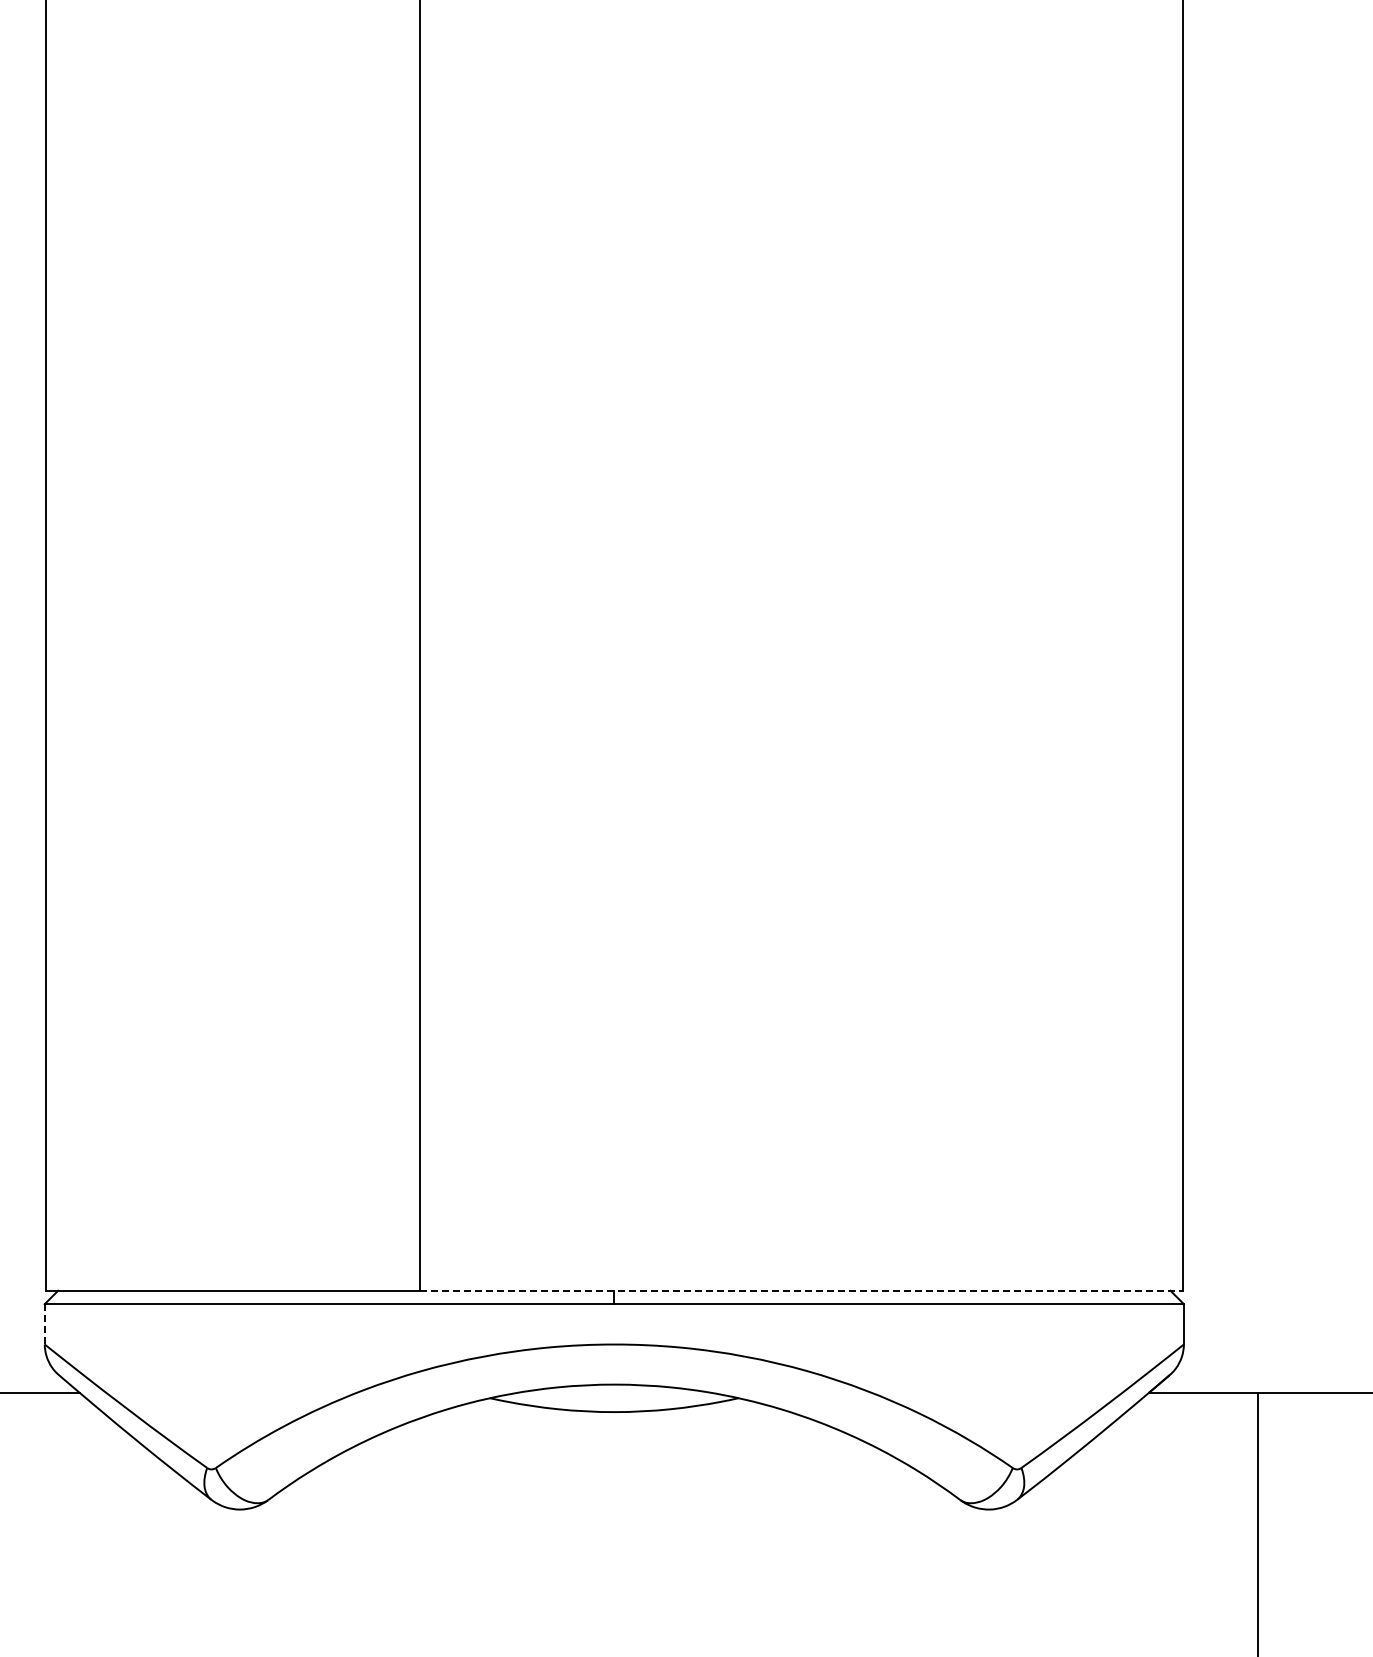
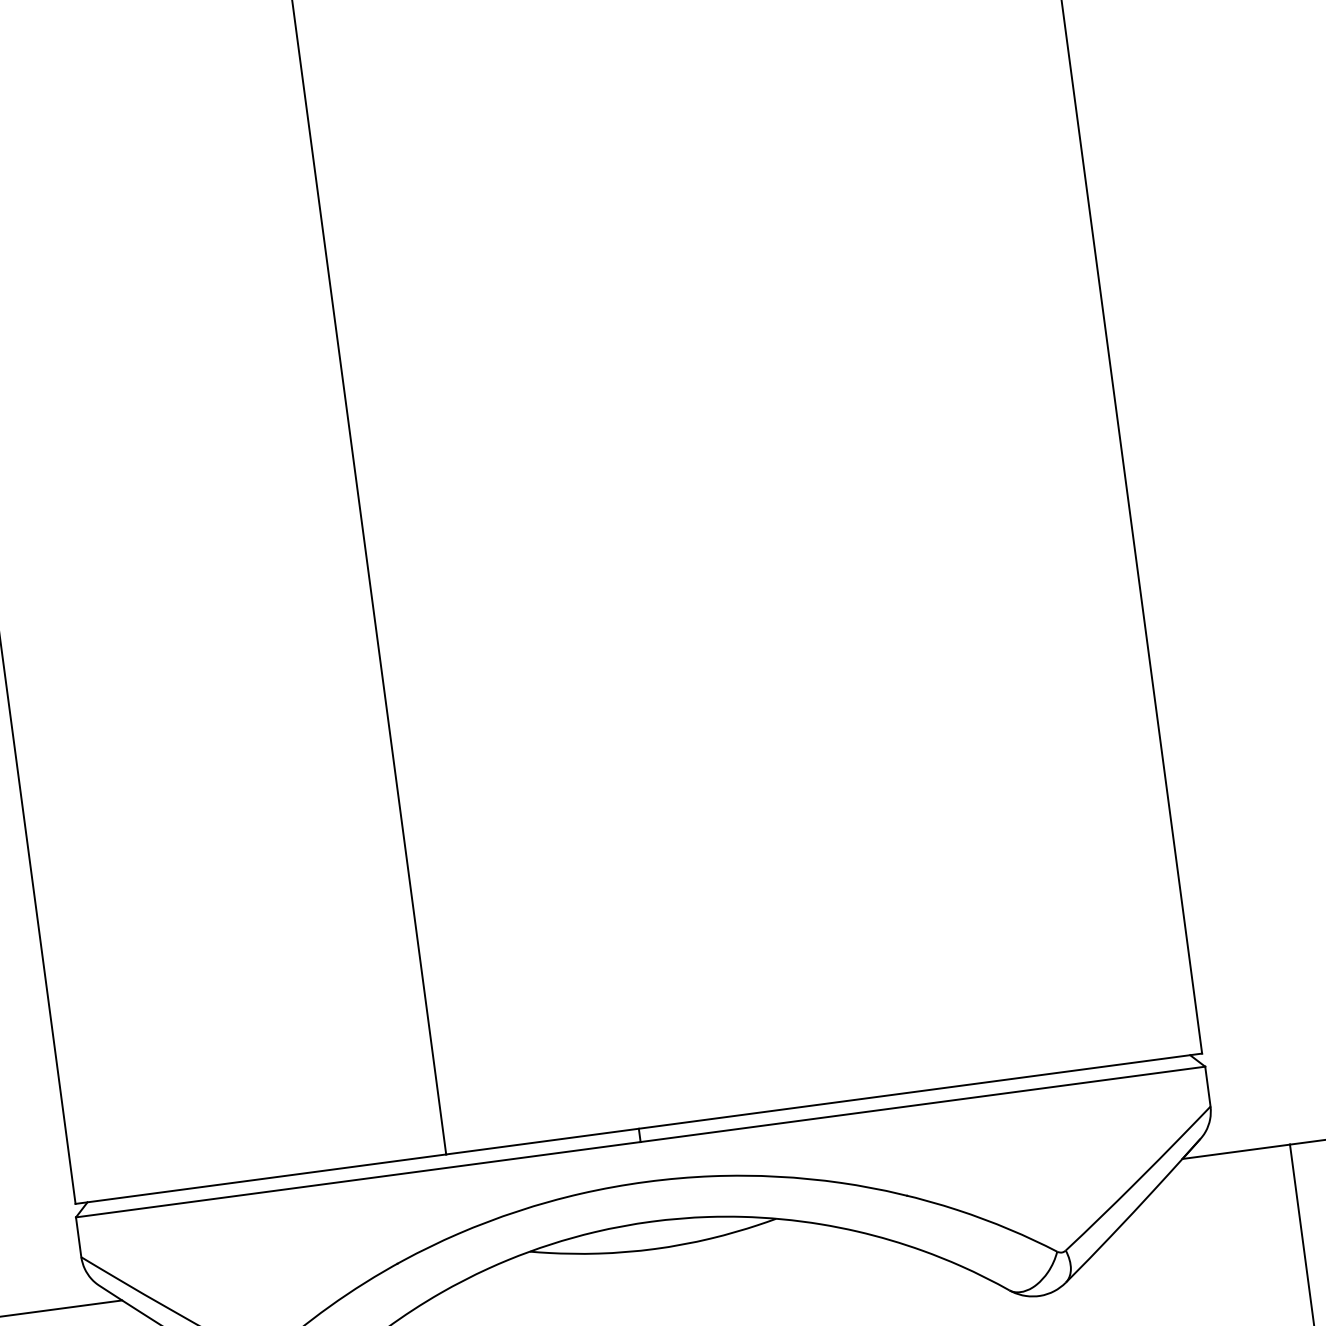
line: (801, 1290) -> (824, 1103), dashed -> solid
line: (44, 1323) -> (78, 1236), dashed -> solid

